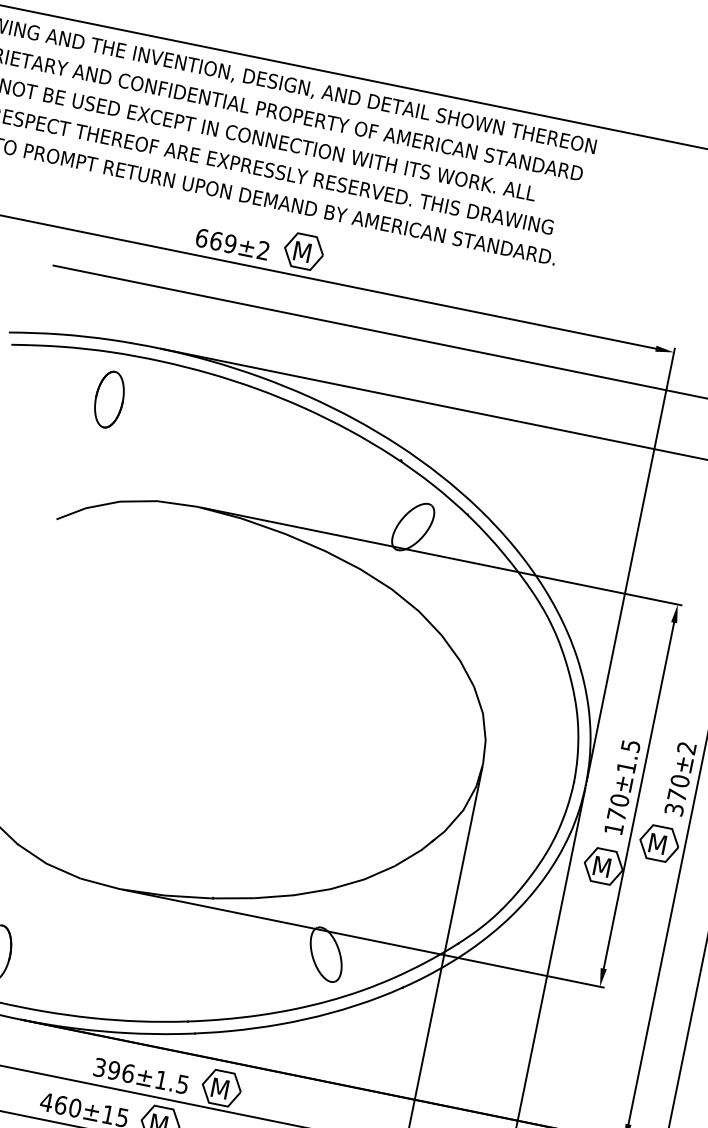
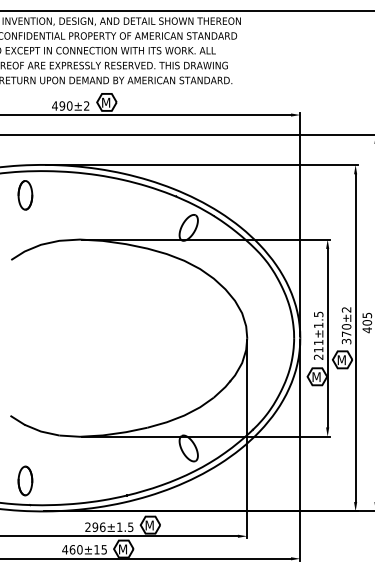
text: (216, 240) -> (62, 105), 669±2 -> 490±2
text: (616, 814) -> (318, 349), 170±1.5 -> 211±1.5
text: (98, 1067) -> (87, 527), 396±1.5 -> 296±1.5

